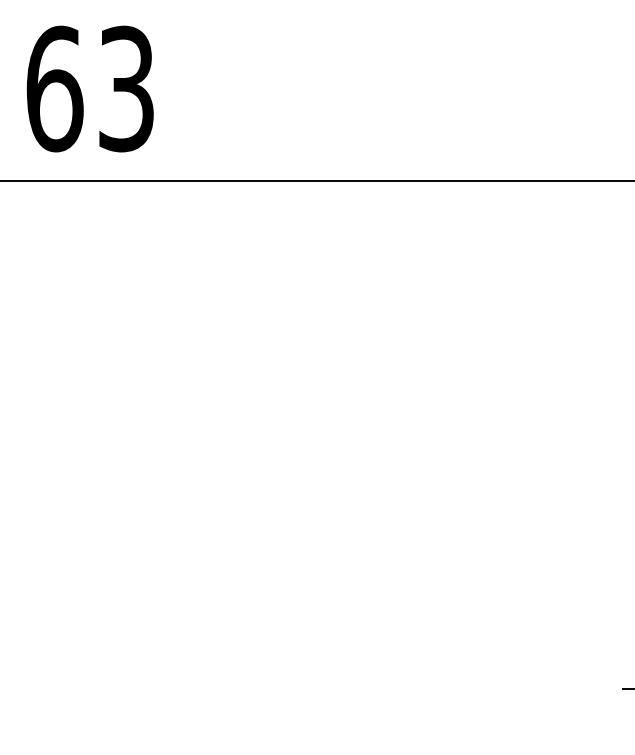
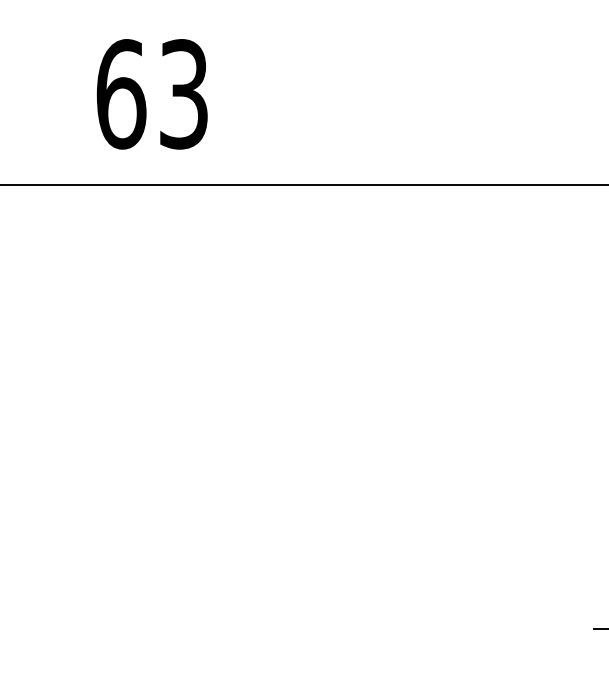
text: (89, 89) -> (151, 94), moved

